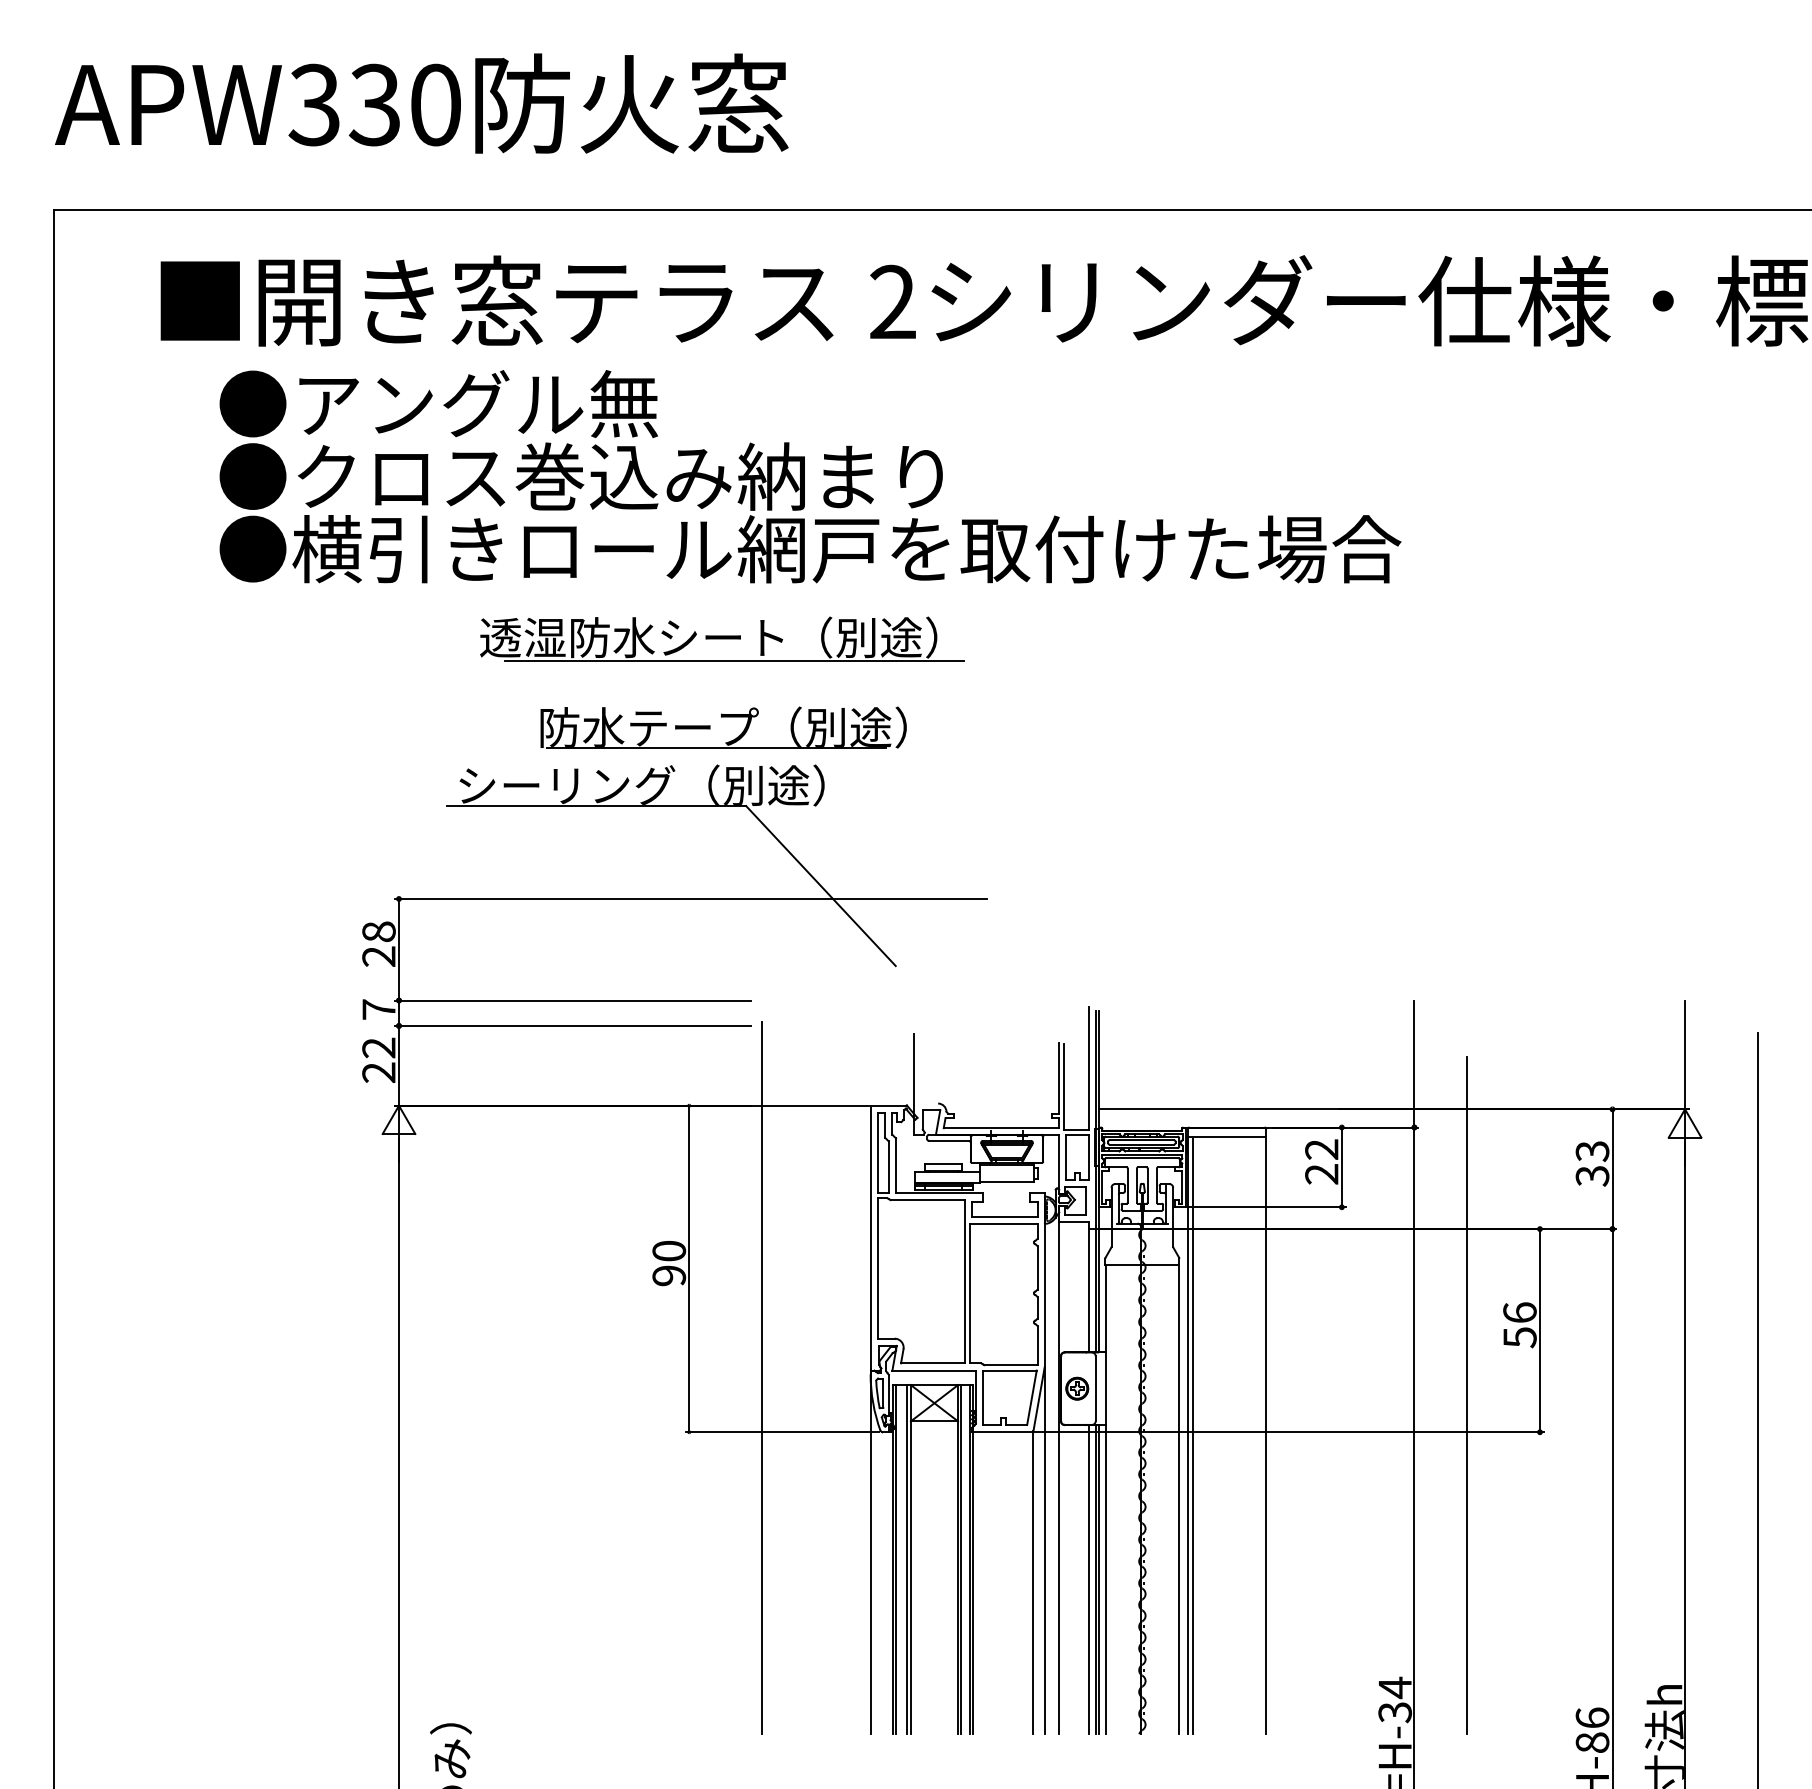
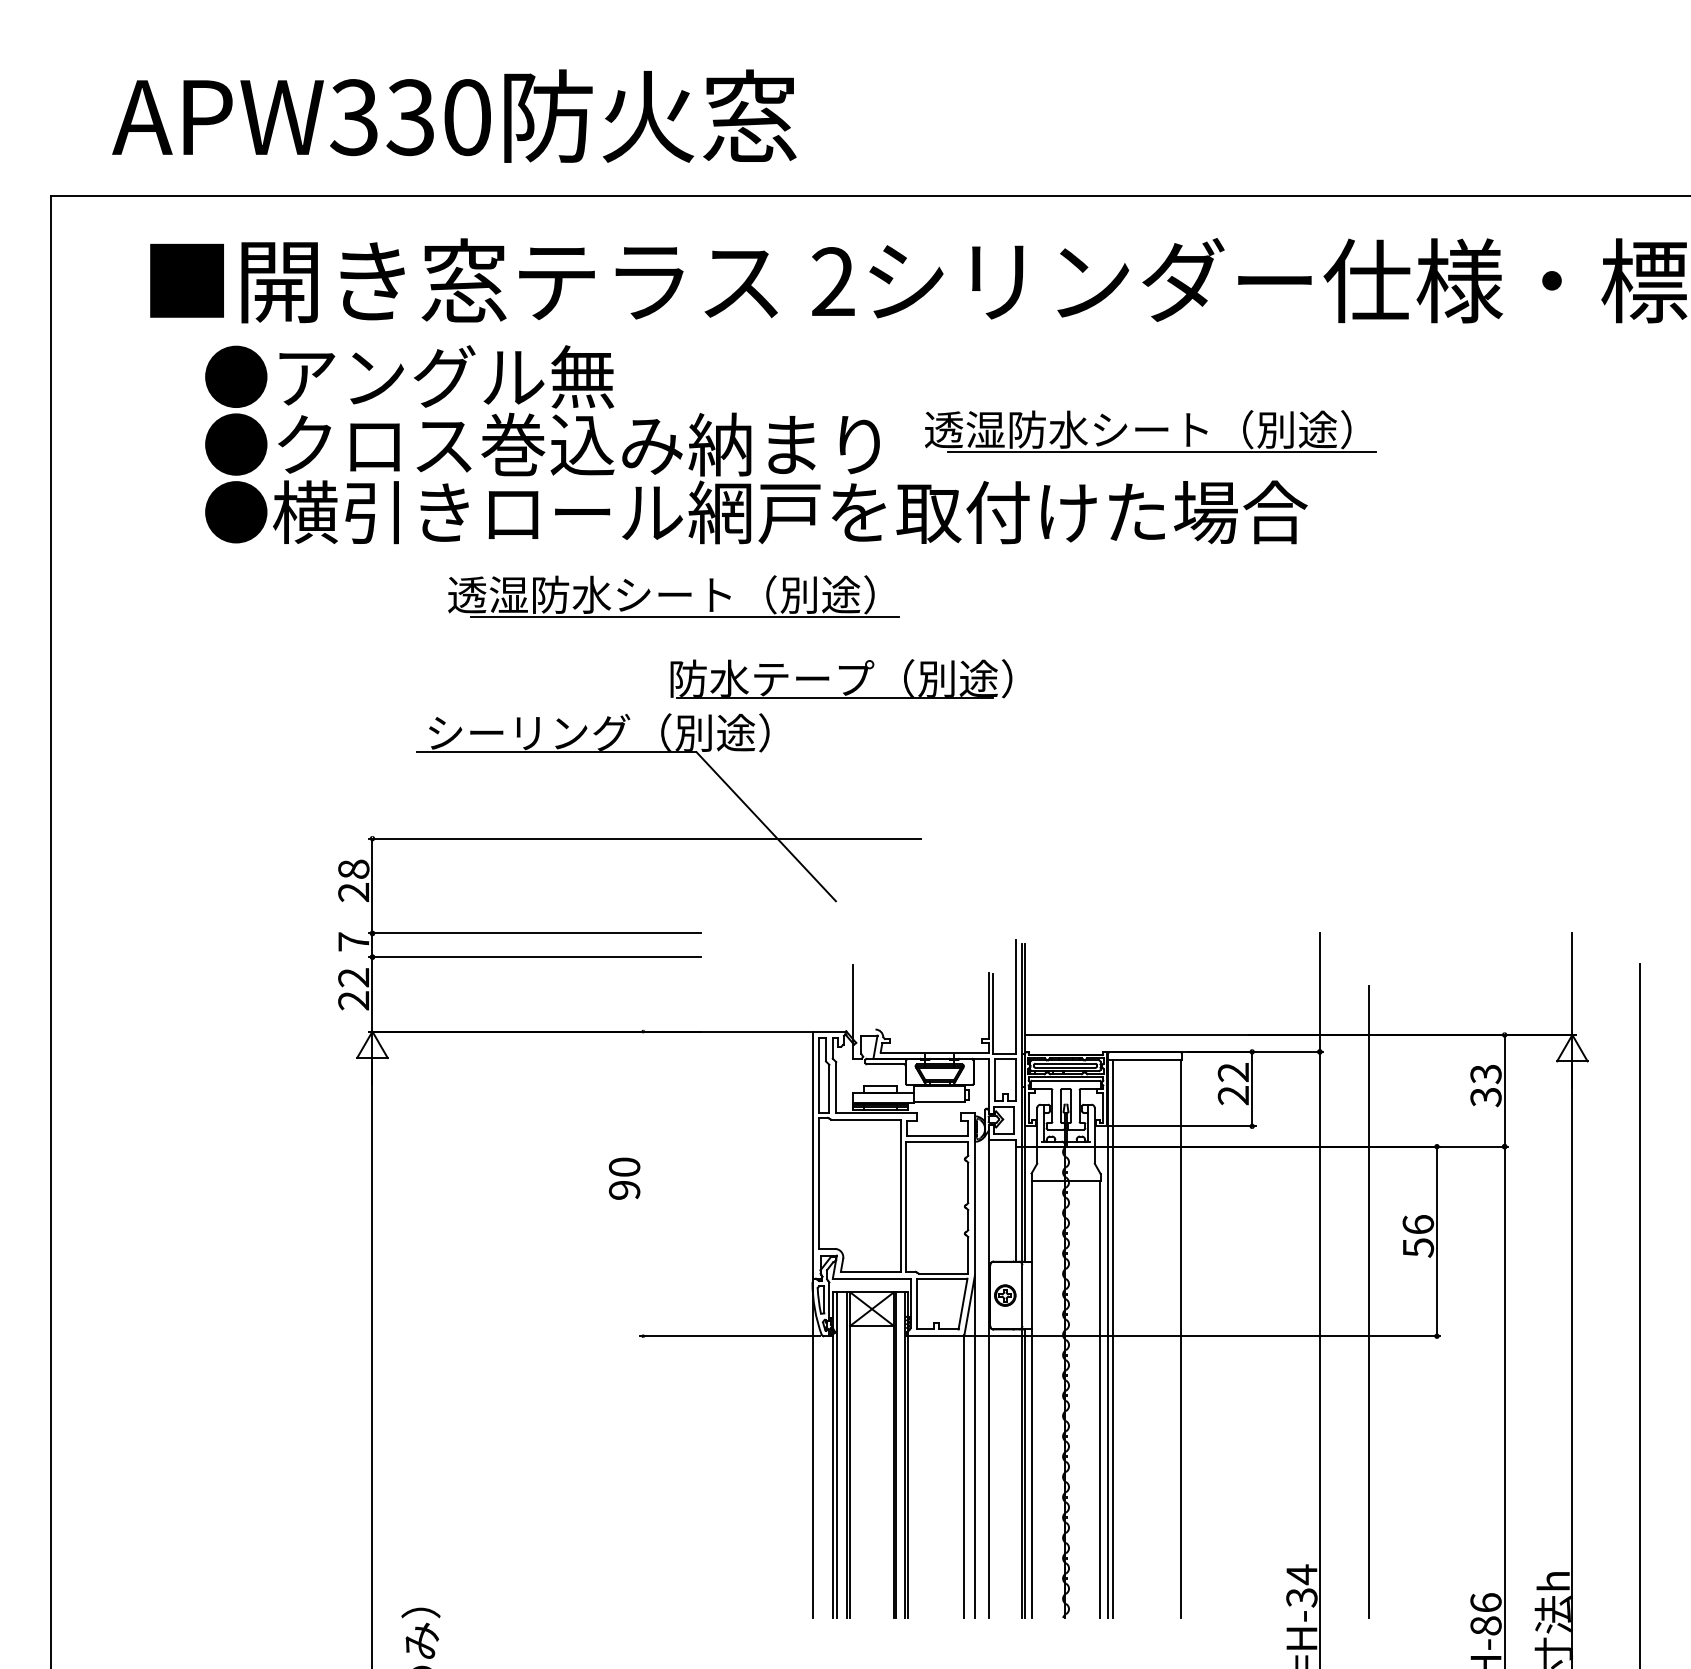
text: (421, 103) -> (454, 116), moved
part: (1233, 461) -> (1151, 430), added
part: (723, 717) -> (841, 669), moved
line: (689, 1268) -> (643, 1183), removed
line: (761, 1378) -> (710, 1286), removed
line: (1089, 1579) -> (1016, 1473), removed

